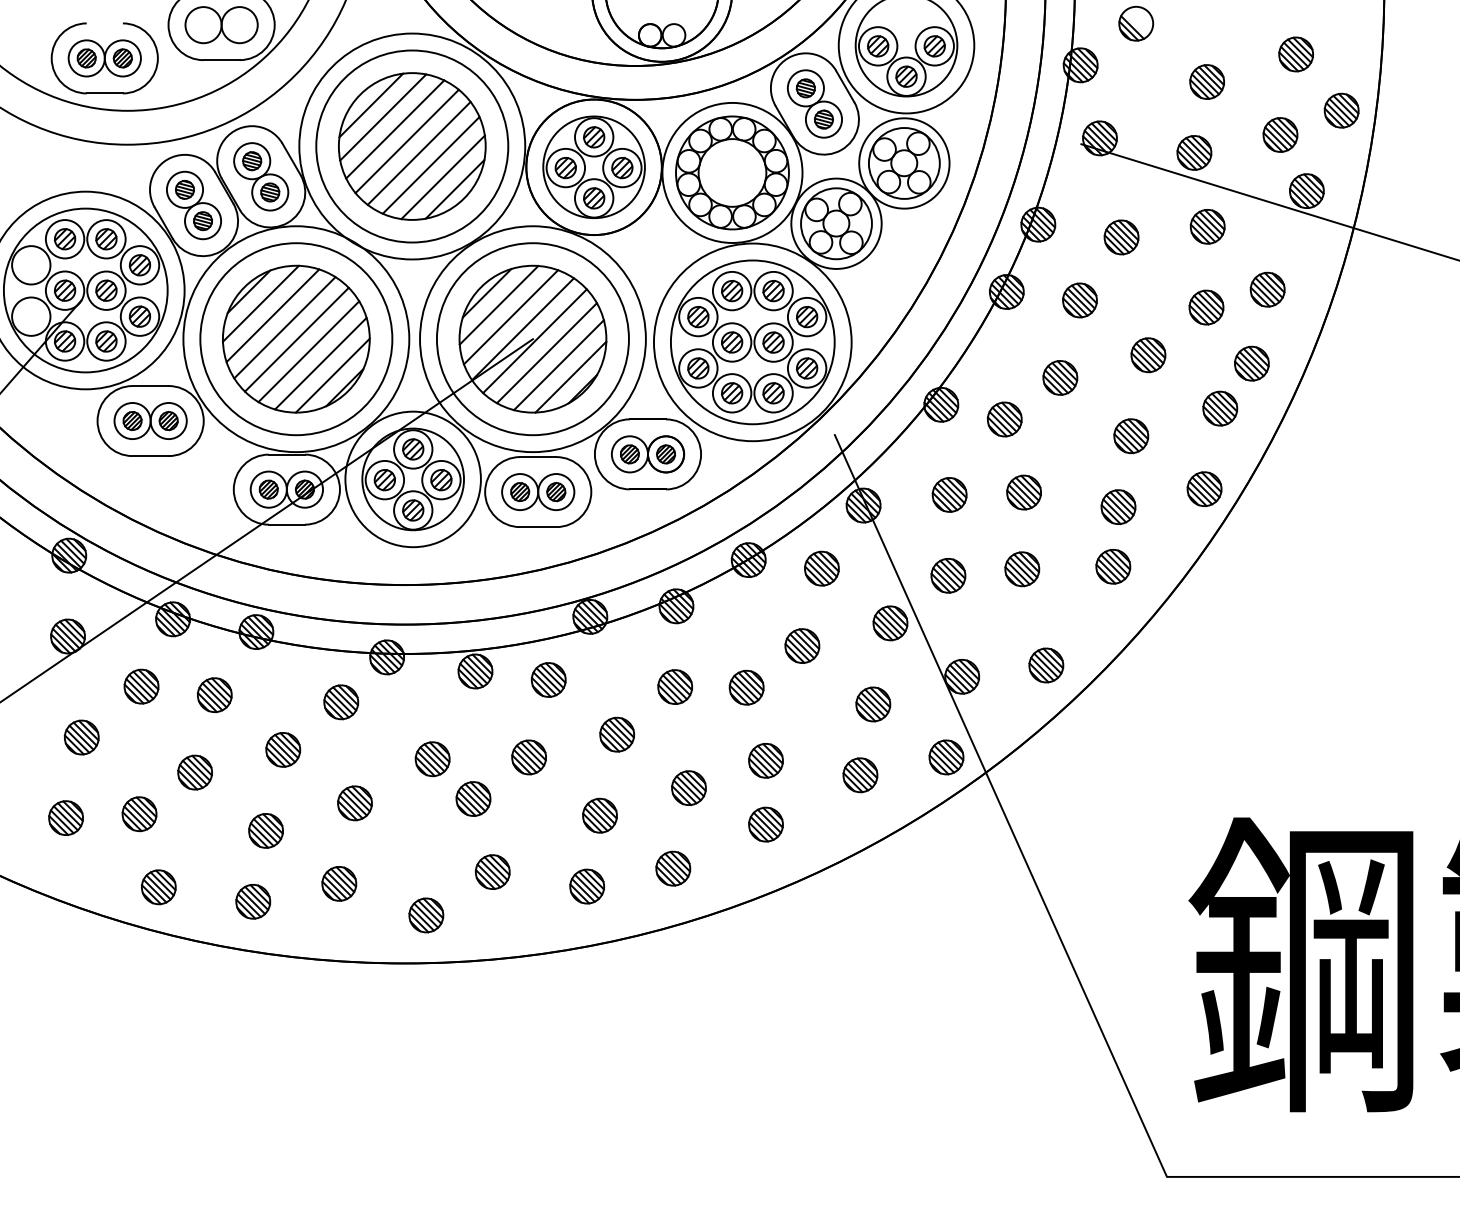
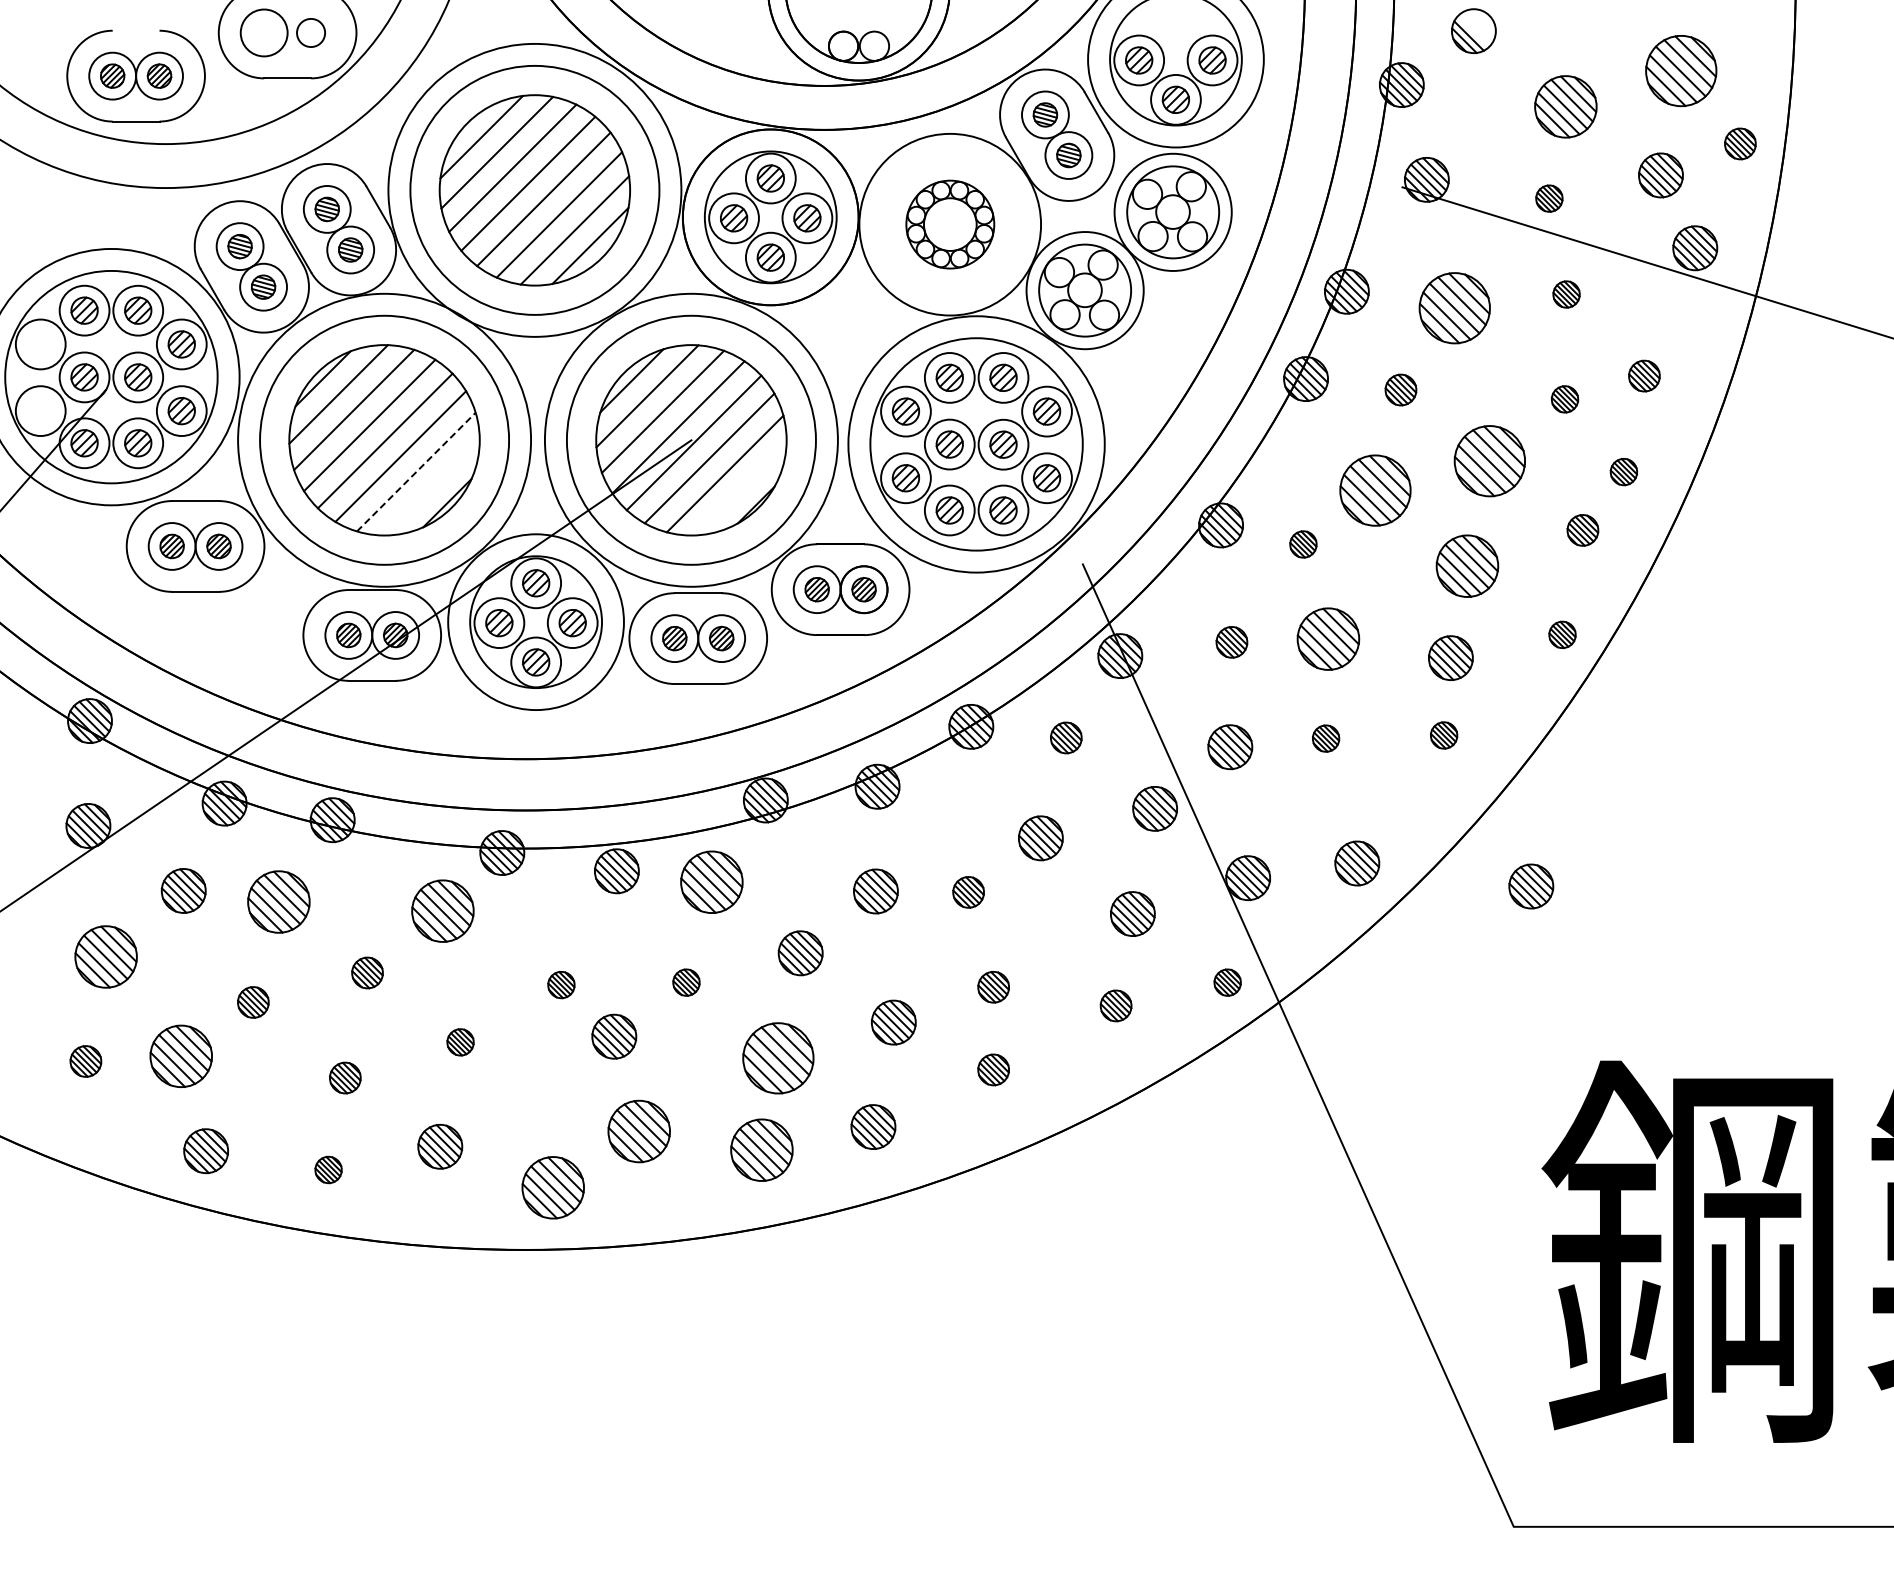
circle: (239, 24) -> (310, 32), size x0.6
part: (1296, 54) -> (1681, 70), size x1.6
part: (1206, 81) -> (1565, 106), size x1.4
part: (1341, 110) -> (1740, 143), size x0.7
part: (1194, 152) -> (1549, 198), size x0.6
part: (732, 172) -> (950, 224), size x0.6
part: (1207, 226) -> (1566, 294), size x0.6
part: (1121, 237) -> (1454, 308), size x1.6
part: (1267, 289) -> (1644, 375), size x0.7
part: (1079, 300) -> (1400, 389), size x0.7
part: (1206, 307) -> (1564, 399), size x0.6
part: (1148, 354) -> (1489, 460), size x1.6
part: (1251, 363) -> (1623, 471), size x0.6
line: (320, 364) -> (416, 472), solid -> dashed
line: (332, 375) -> (431, 487), removed
line: (570, 377) -> (740, 489), removed
part: (1060, 377) -> (1375, 490), size x1.6
part: (1219, 408) -> (1582, 530), size x0.7
part: (1004, 419) -> (1303, 544), size x0.6
part: (1131, 435) -> (1467, 565), size x1.4
part: (1204, 488) -> (1562, 634), size x0.6
part: (1024, 492) -> (1328, 639), size x1.4
part: (949, 495) -> (1231, 642), size x0.7
part: (1112, 566) -> (1443, 735), size x0.6
part: (822, 568) -> (1066, 737), size x0.7
part: (1021, 569) -> (1325, 738), size x0.6
part: (548, 680) -> (711, 882), size x1.4
part: (1180, 683) -> (1531, 886), added
part: (746, 687) -> (968, 892), size x0.7
part: (214, 694) -> (278, 901), size x1.4
part: (341, 702) -> (442, 911), size x1.4
part: (81, 737) -> (106, 956), size x1.4
part: (283, 749) -> (367, 972), size x0.7
part: (529, 757) -> (686, 982), size x0.6
part: (946, 757) -> (1227, 982), size x0.6
part: (432, 758) -> (561, 984), size x0.6
part: (765, 761) -> (993, 987), size x0.7
part: (195, 772) -> (253, 1002), size x0.7
part: (859, 774) -> (1115, 1005), size x0.7
part: (354, 803) -> (460, 1042), size x0.6
part: (139, 814) -> (180, 1056), size x1.4
part: (600, 815) -> (778, 1058), size x1.6
part: (65, 818) -> (85, 1061), size x0.7
part: (765, 824) -> (993, 1069), size x0.7
part: (266, 830) -> (345, 1077), size x0.7
part: (492, 872) -> (639, 1131), size x1.4
part: (586, 886) -> (761, 1150), size x1.4
part: (253, 901) -> (328, 1169), size x0.6
part: (425, 915) -> (552, 1187), size x1.4

